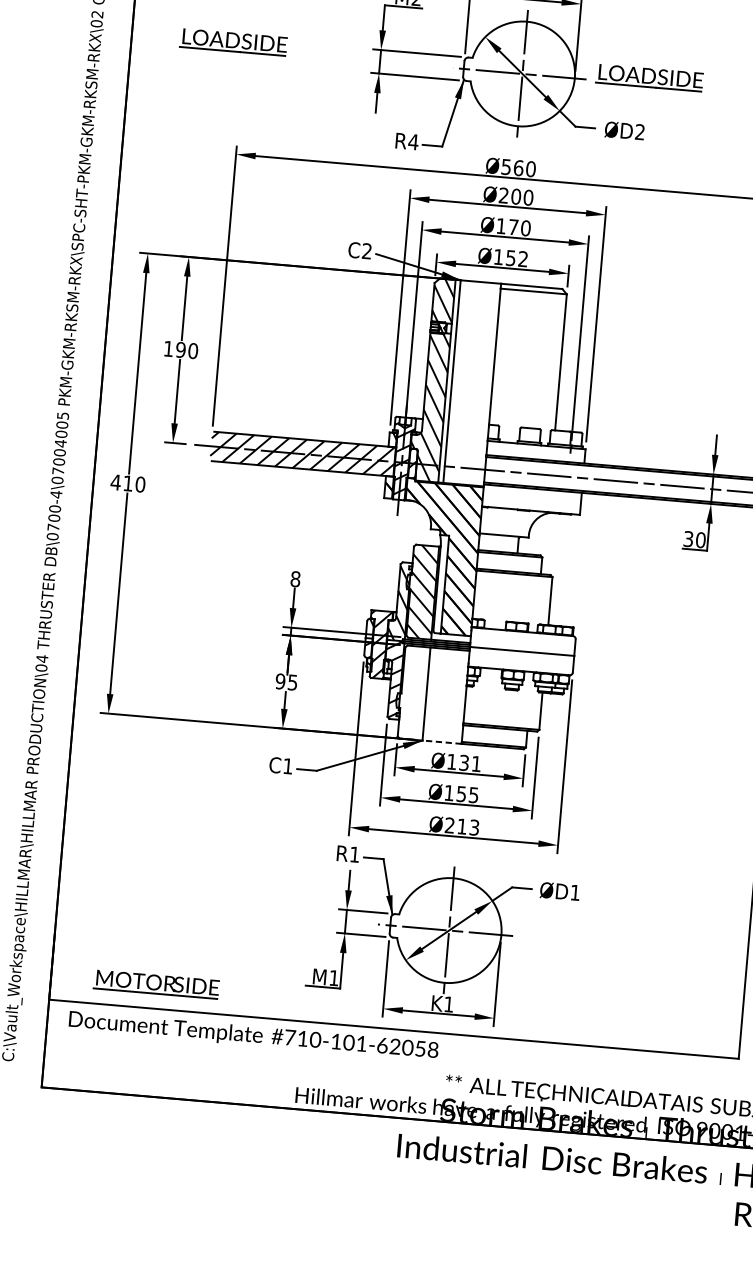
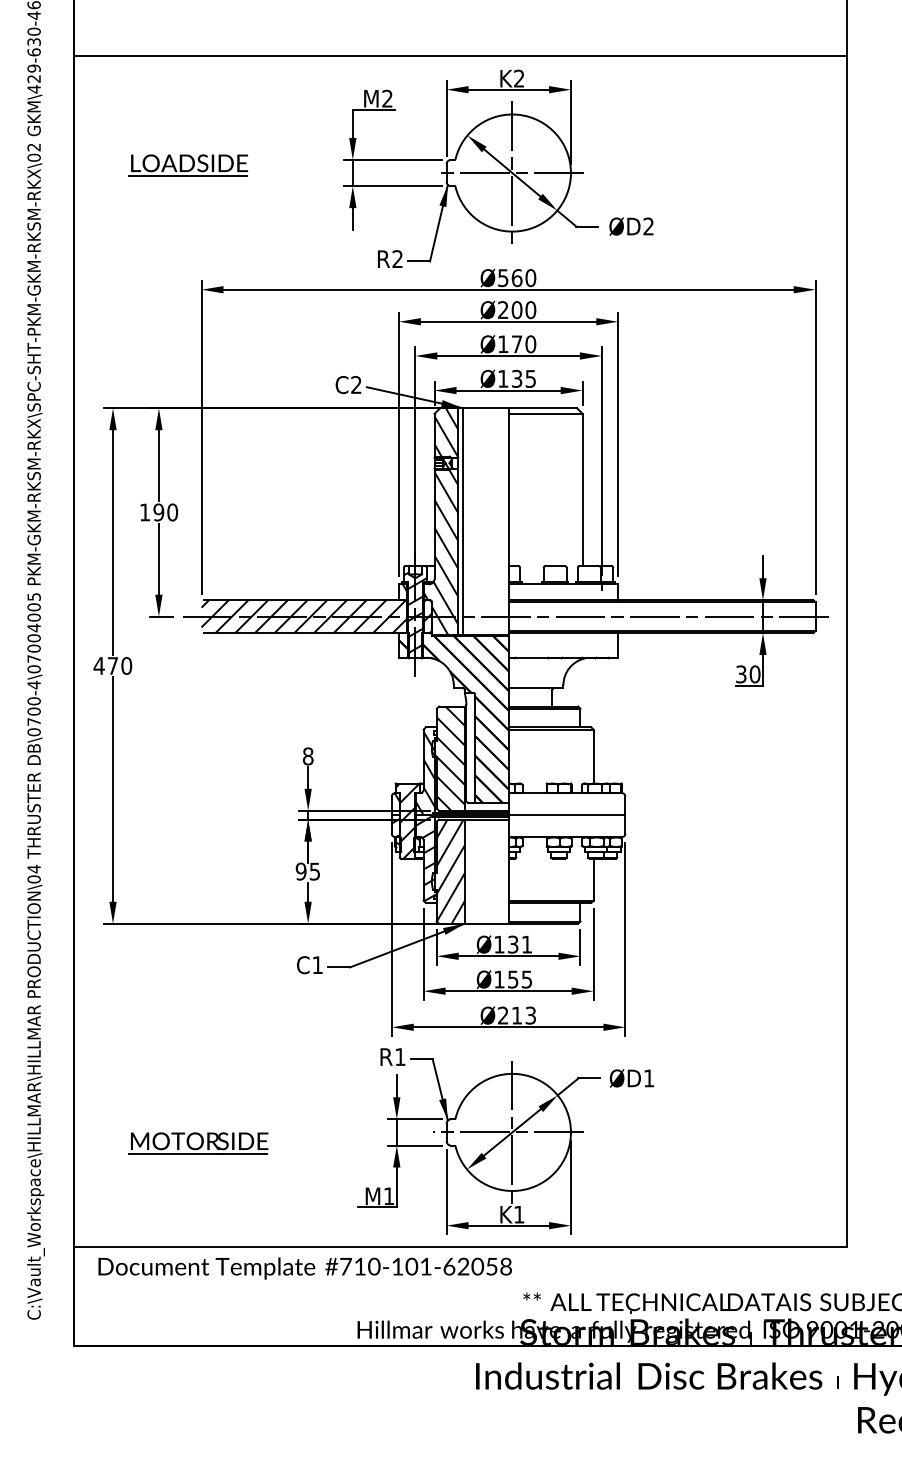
part: (649, 78) -> (653, 165), removed
text: (413, 141) -> (397, 258), R4 -> R2
text: (516, 258) -> (523, 378), Ø152 -> Ø135
text: (127, 483) -> (112, 665), 410 -> 470
hatch: (413, 692) -> (450, 871), added
line: (441, 742) -> (486, 923), dashed -> solid
part: (156, 984) -> (198, 1143), moved

